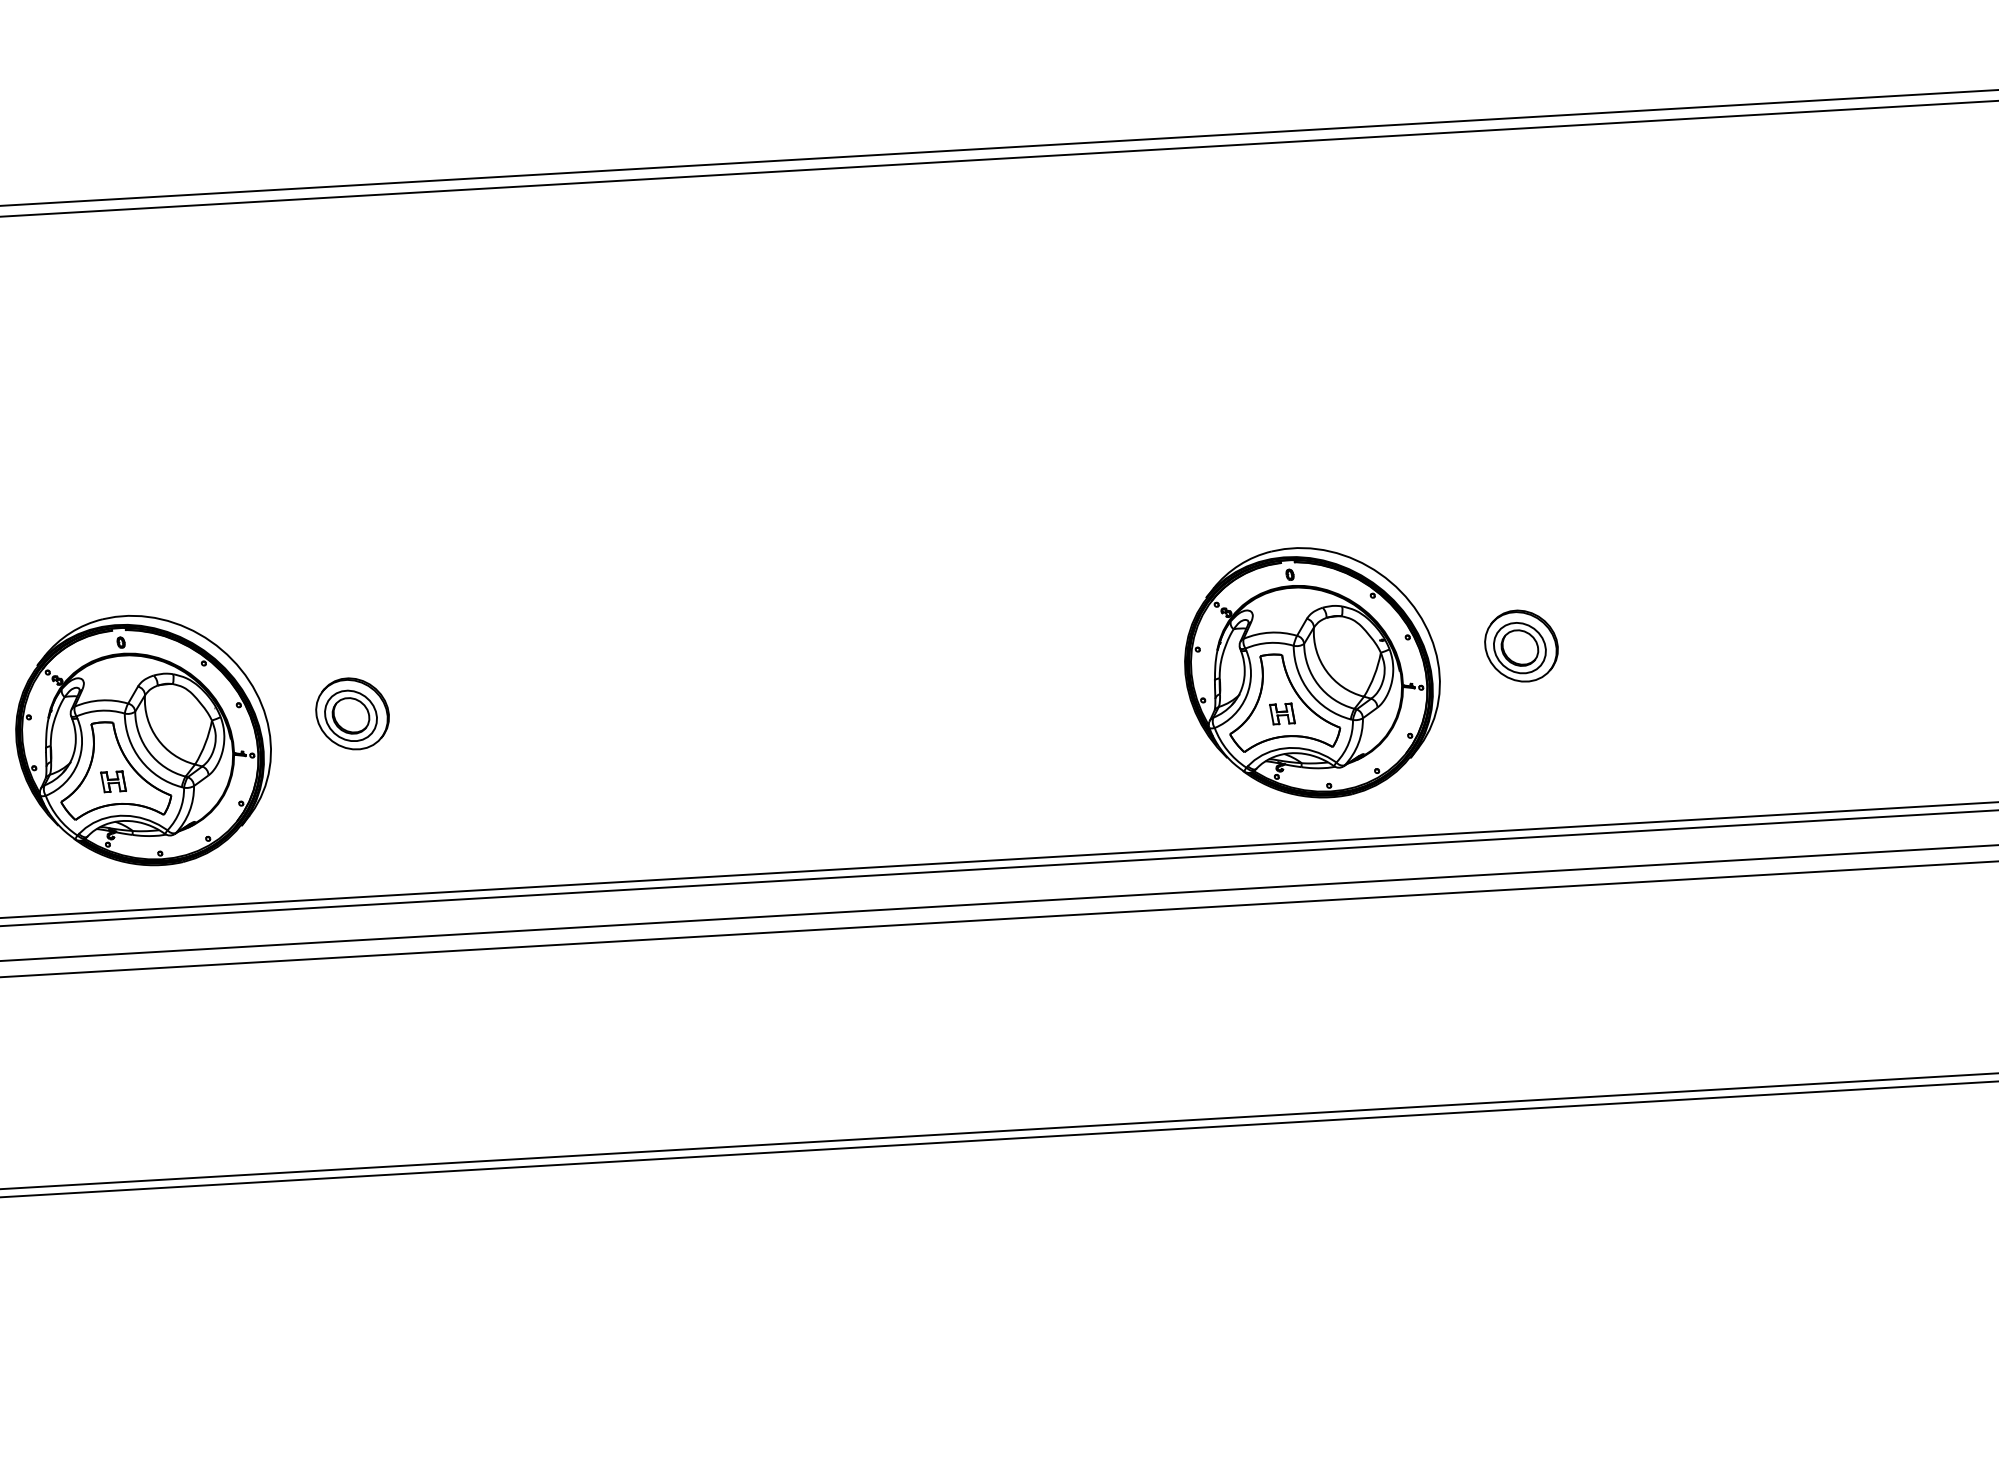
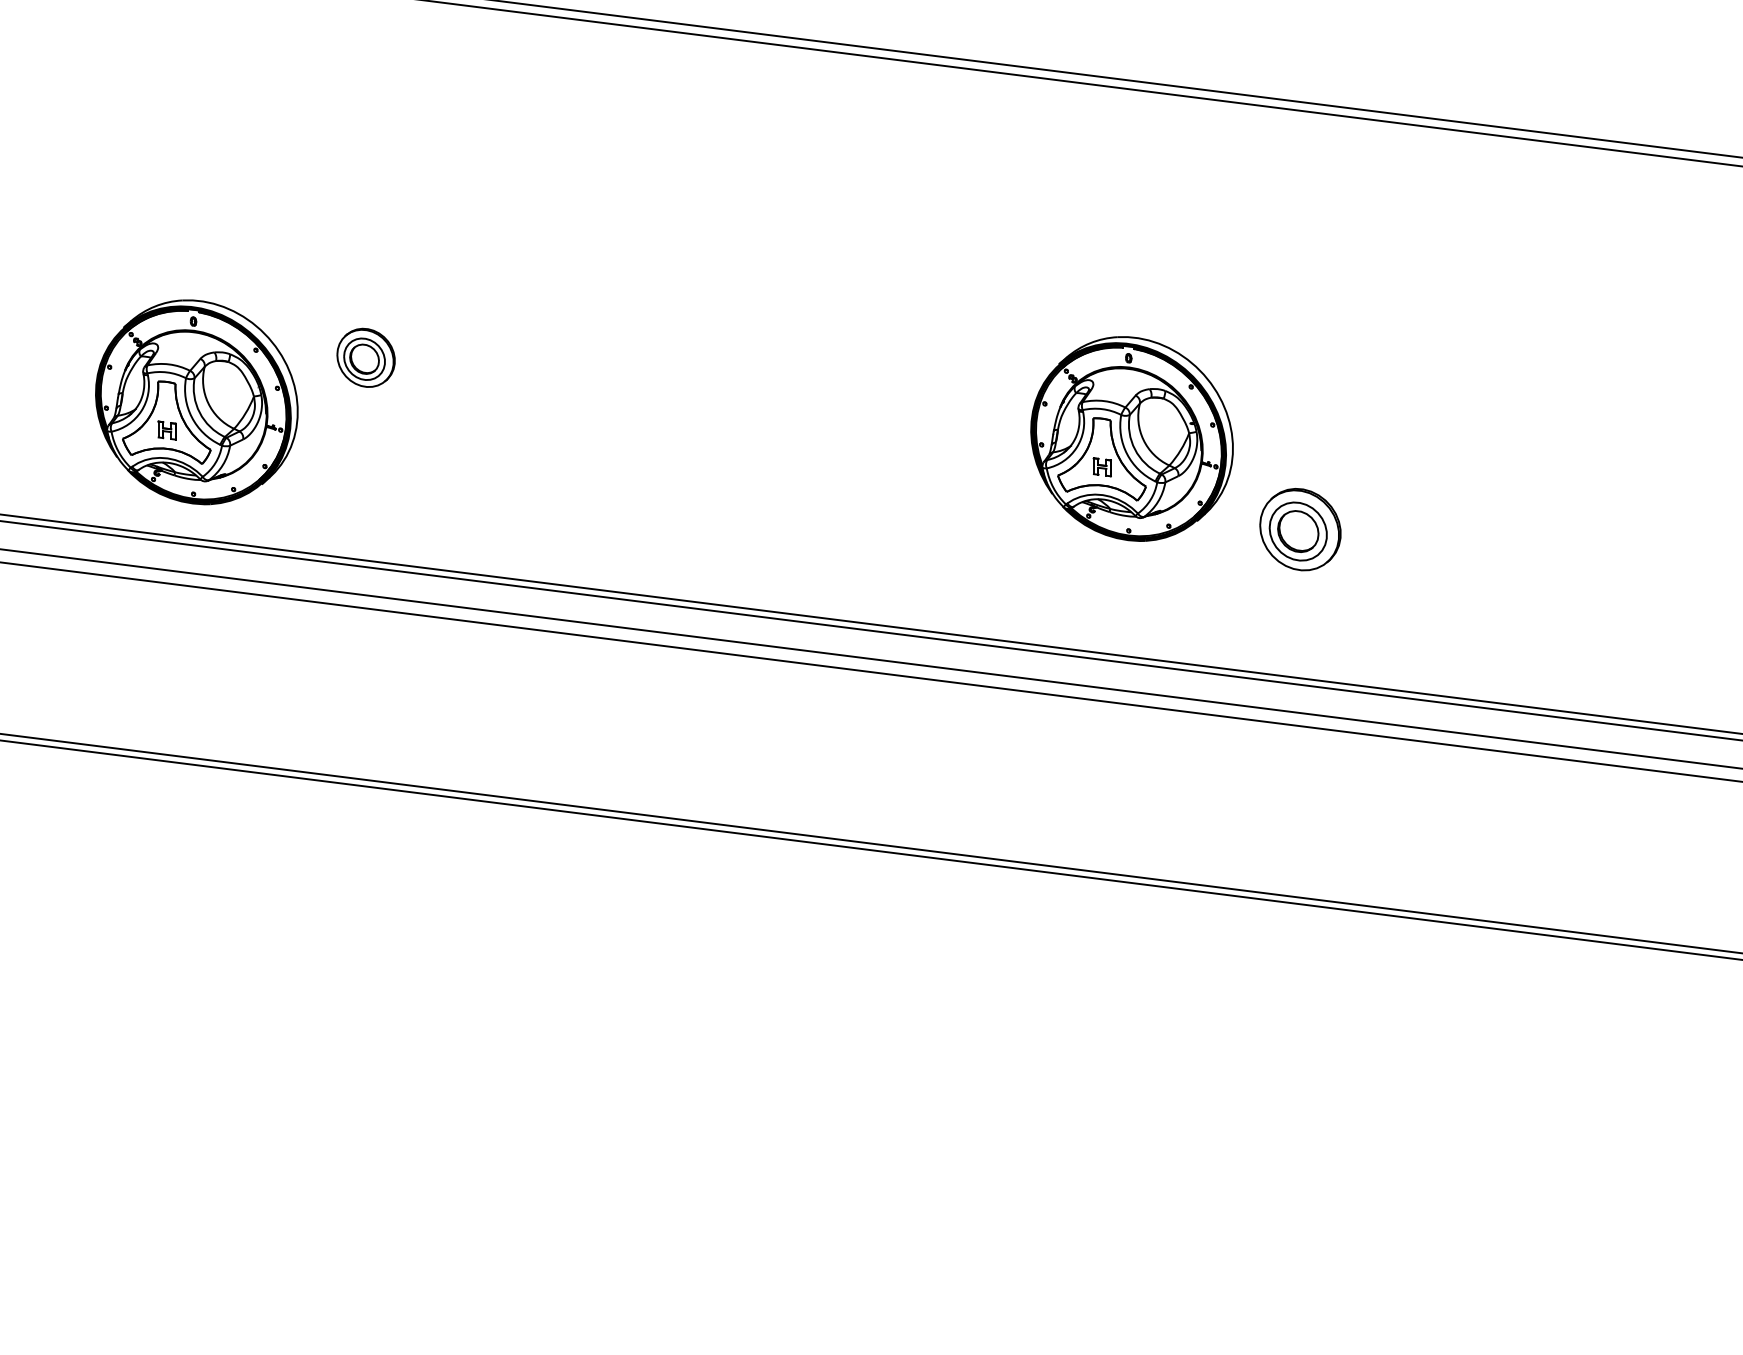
part: (1520, 646) -> (1299, 529), size x1.4
part: (1311, 672) -> (1131, 438), moved
part: (351, 713) -> (365, 357), moved

